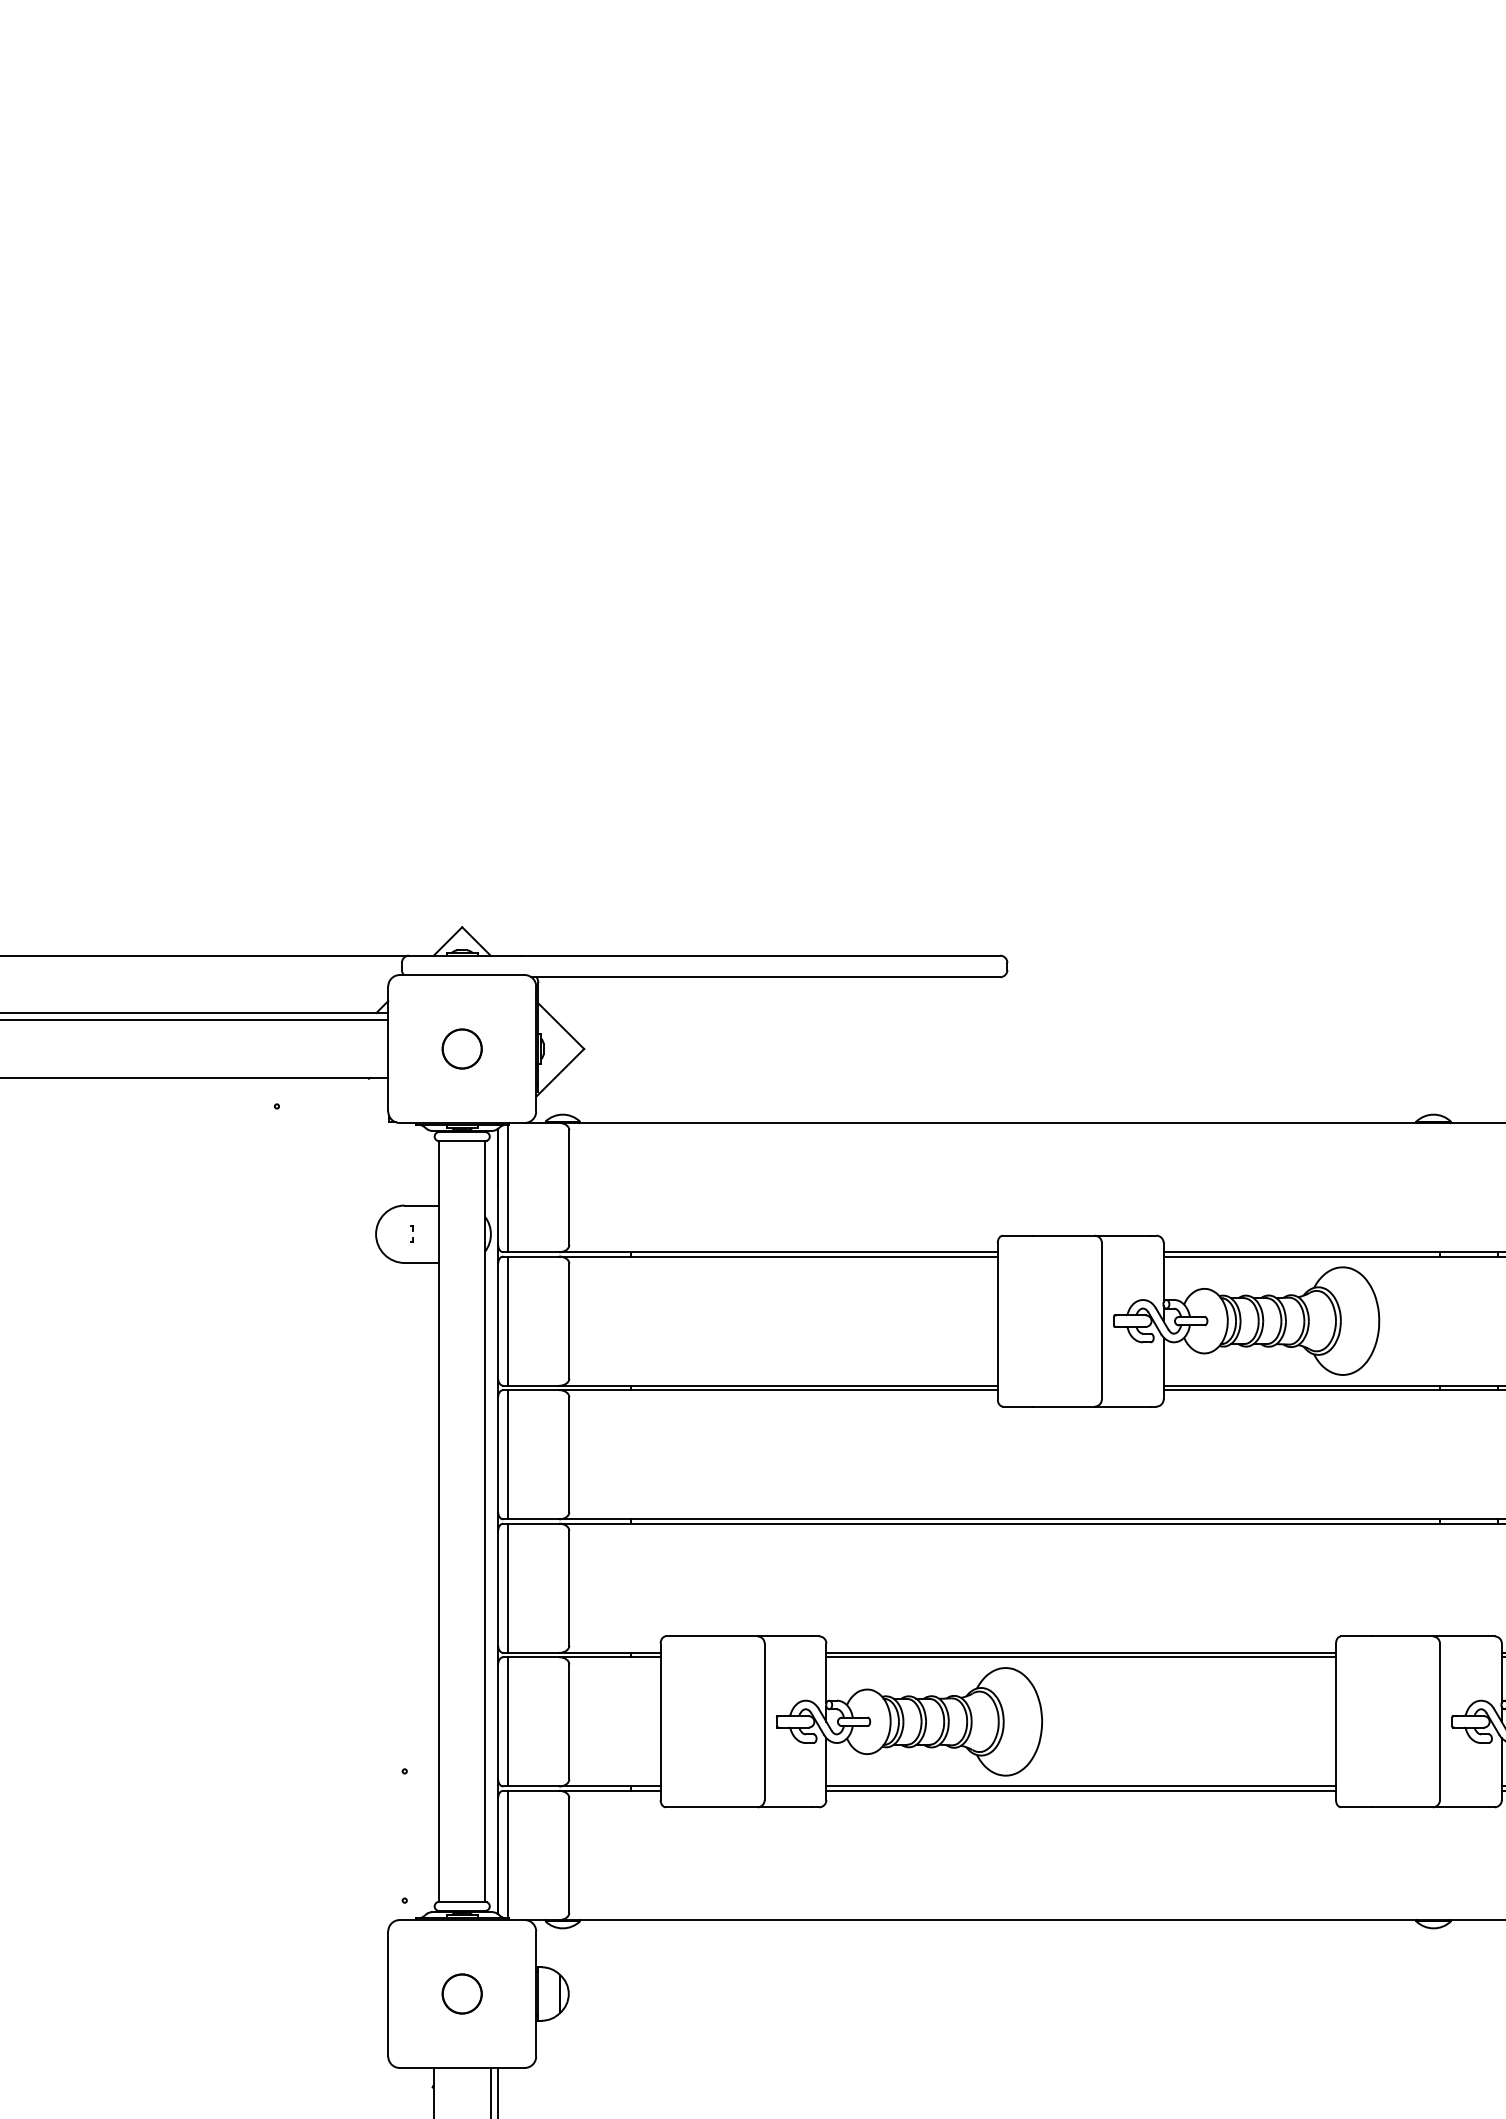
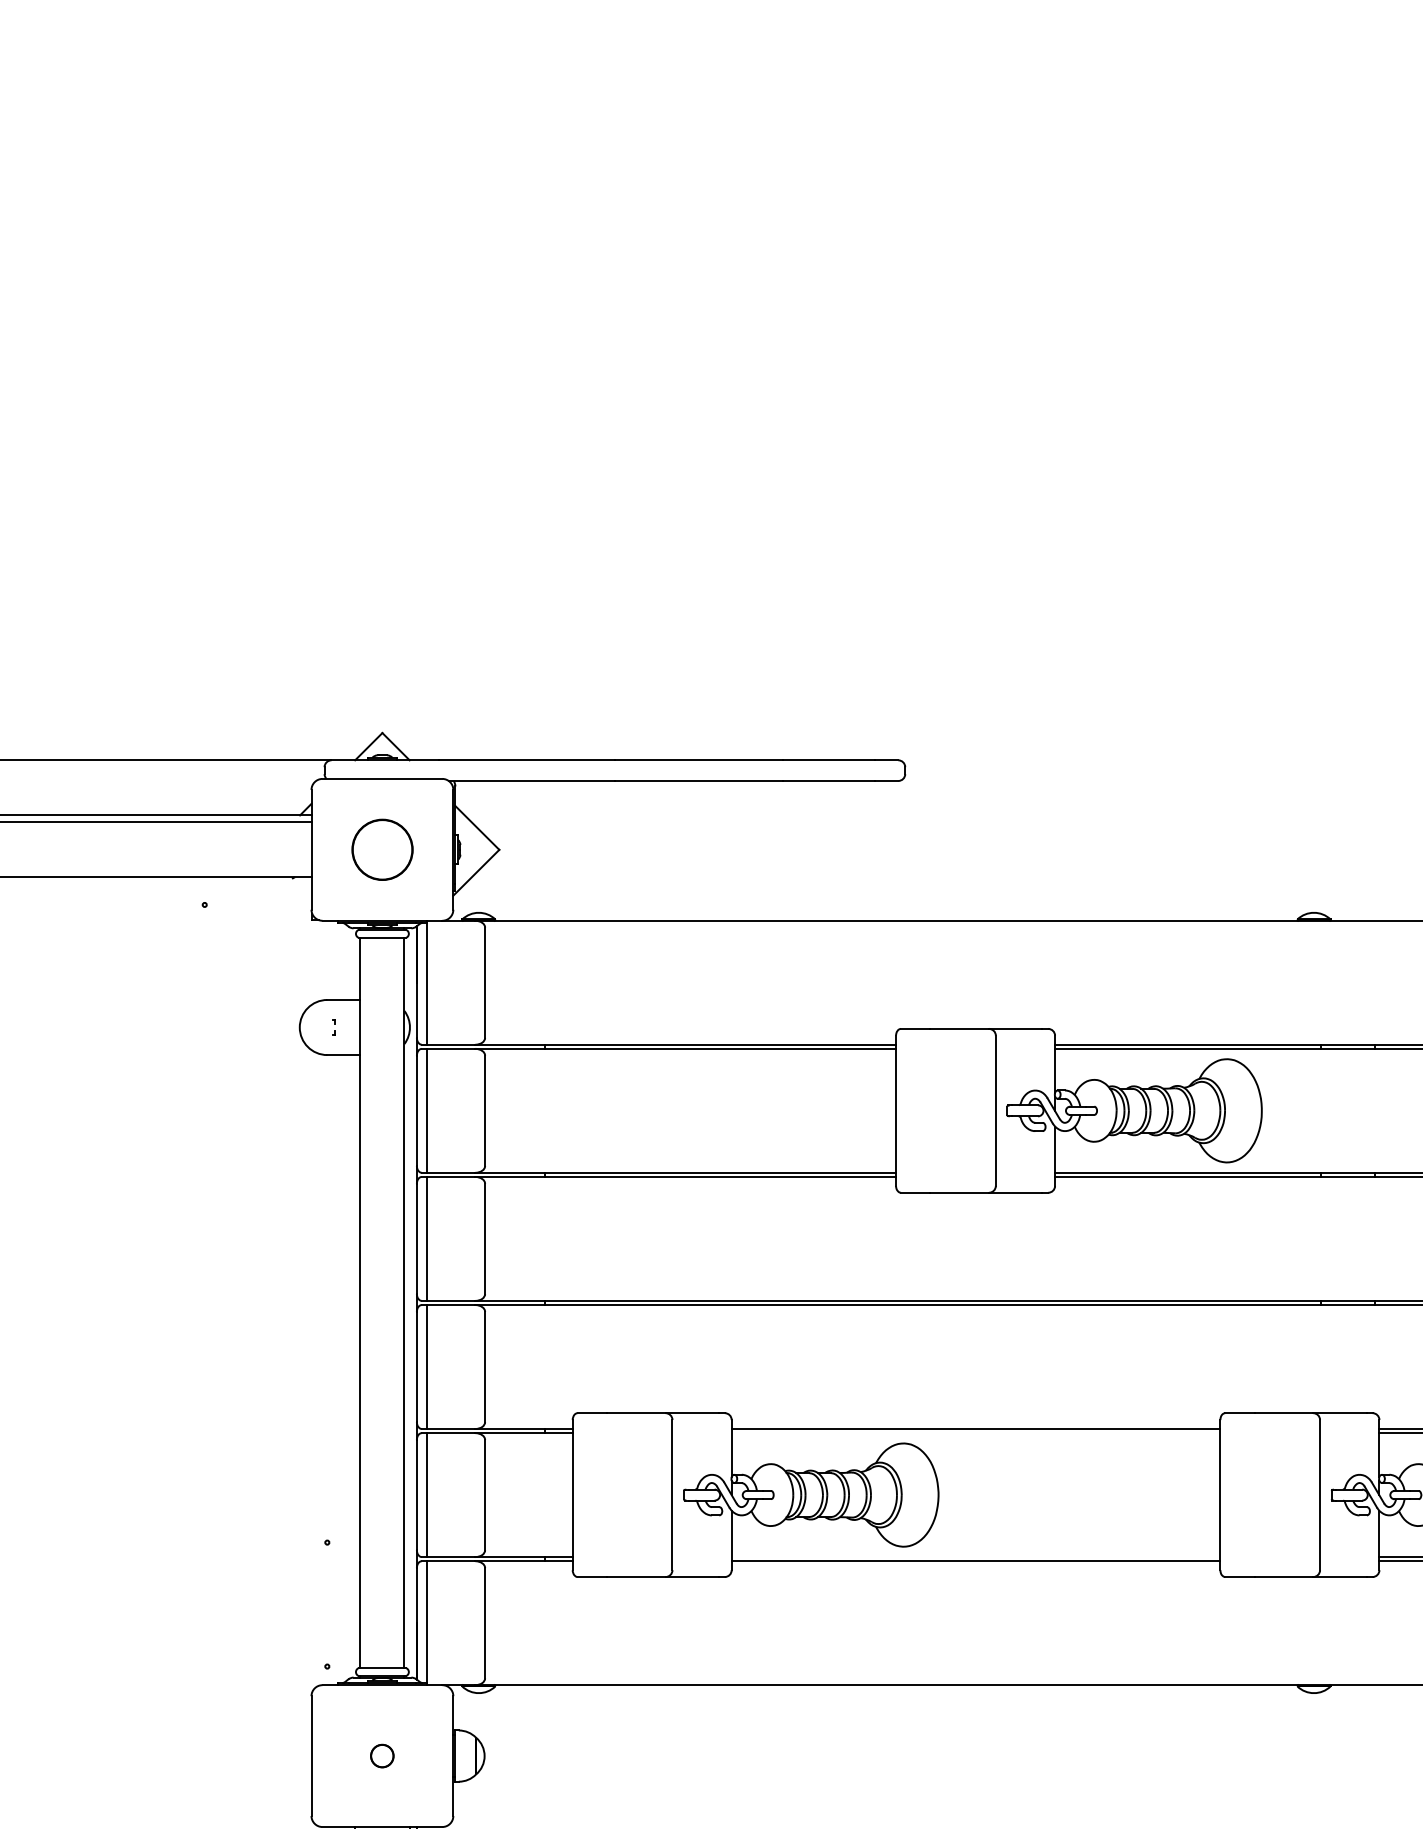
circle: (461, 1048) -> (381, 849), size x1.6
line: (1080, 1657) -> (975, 1433), removed
line: (1080, 1786) -> (975, 1557), removed
circle: (461, 1993) -> (381, 1755), size x0.6

